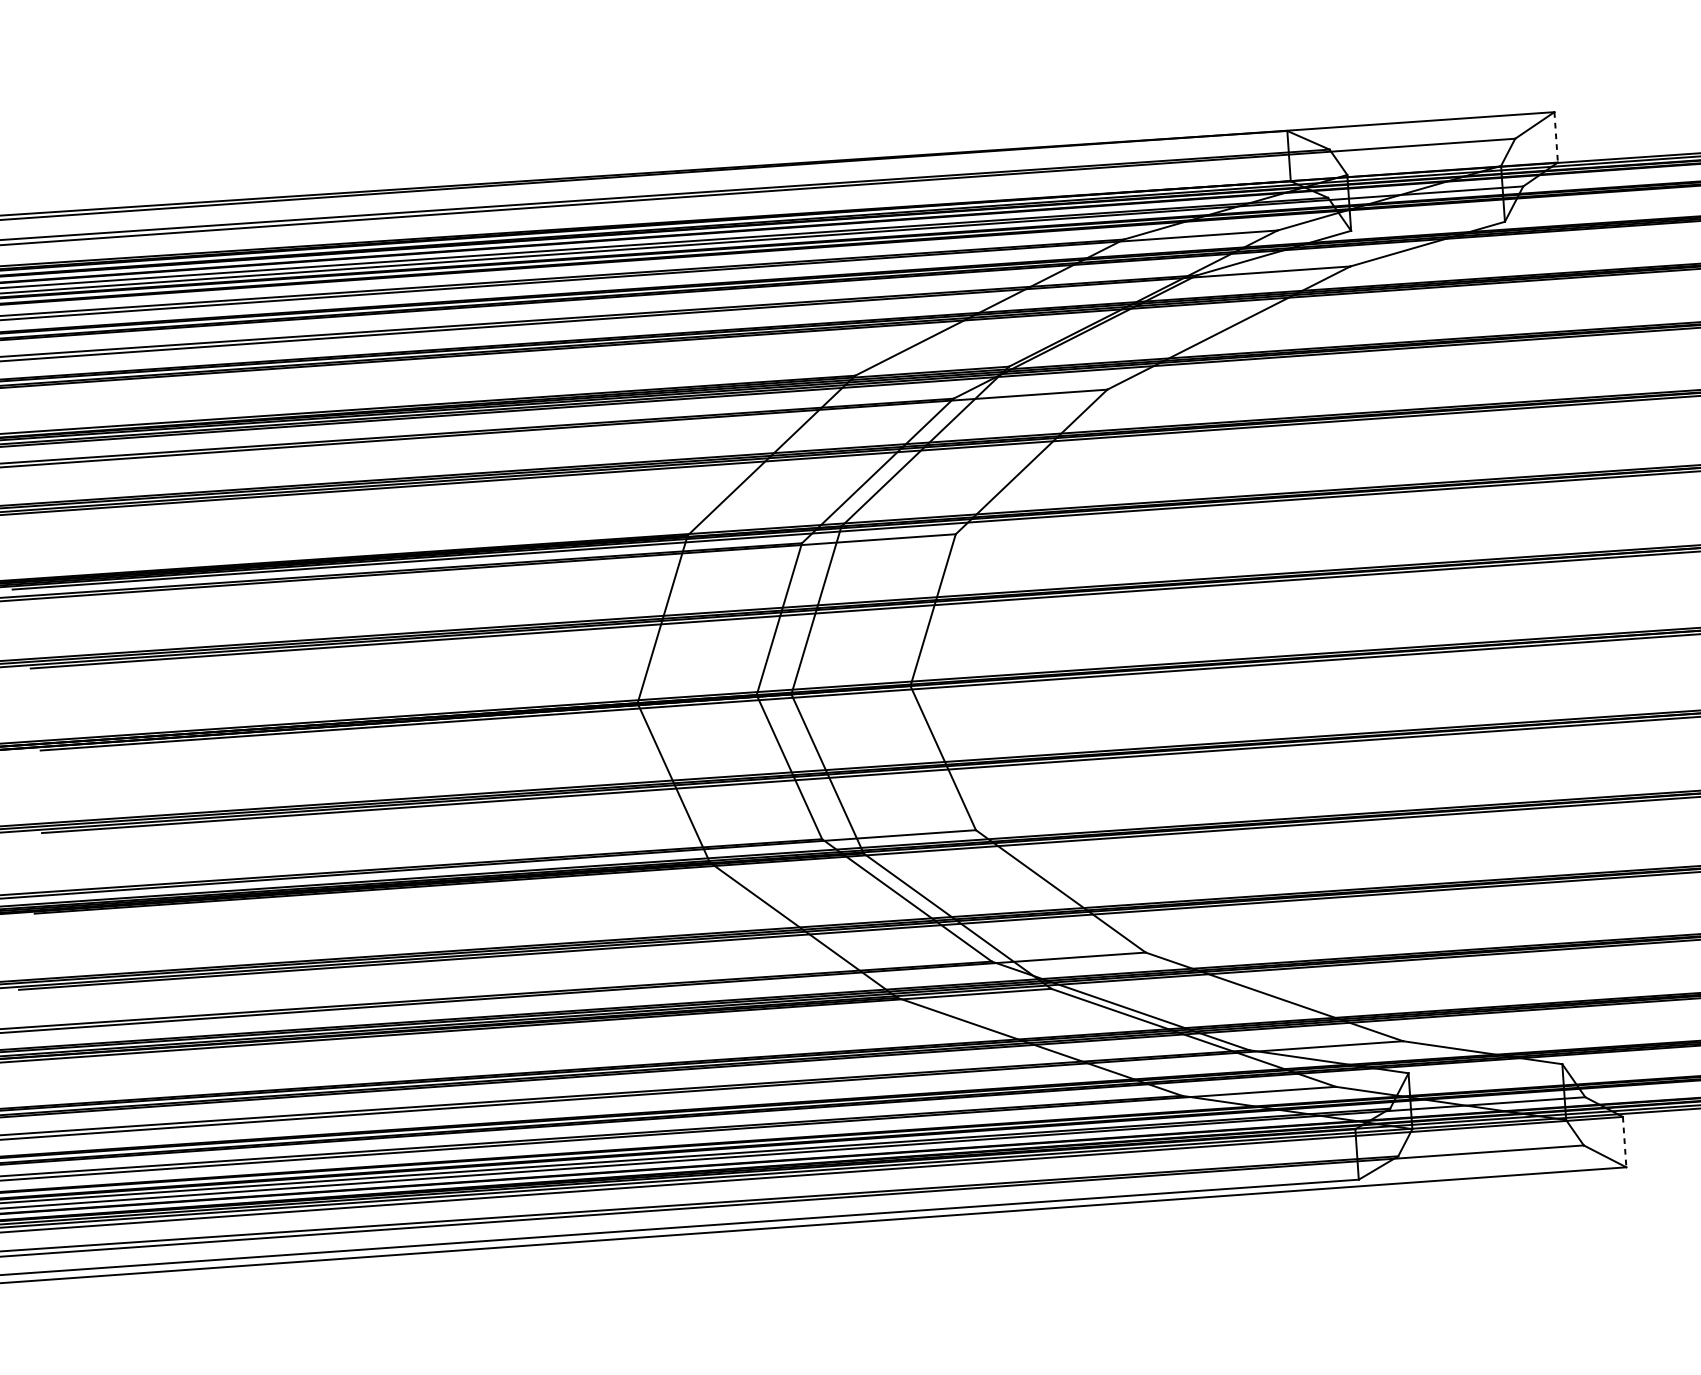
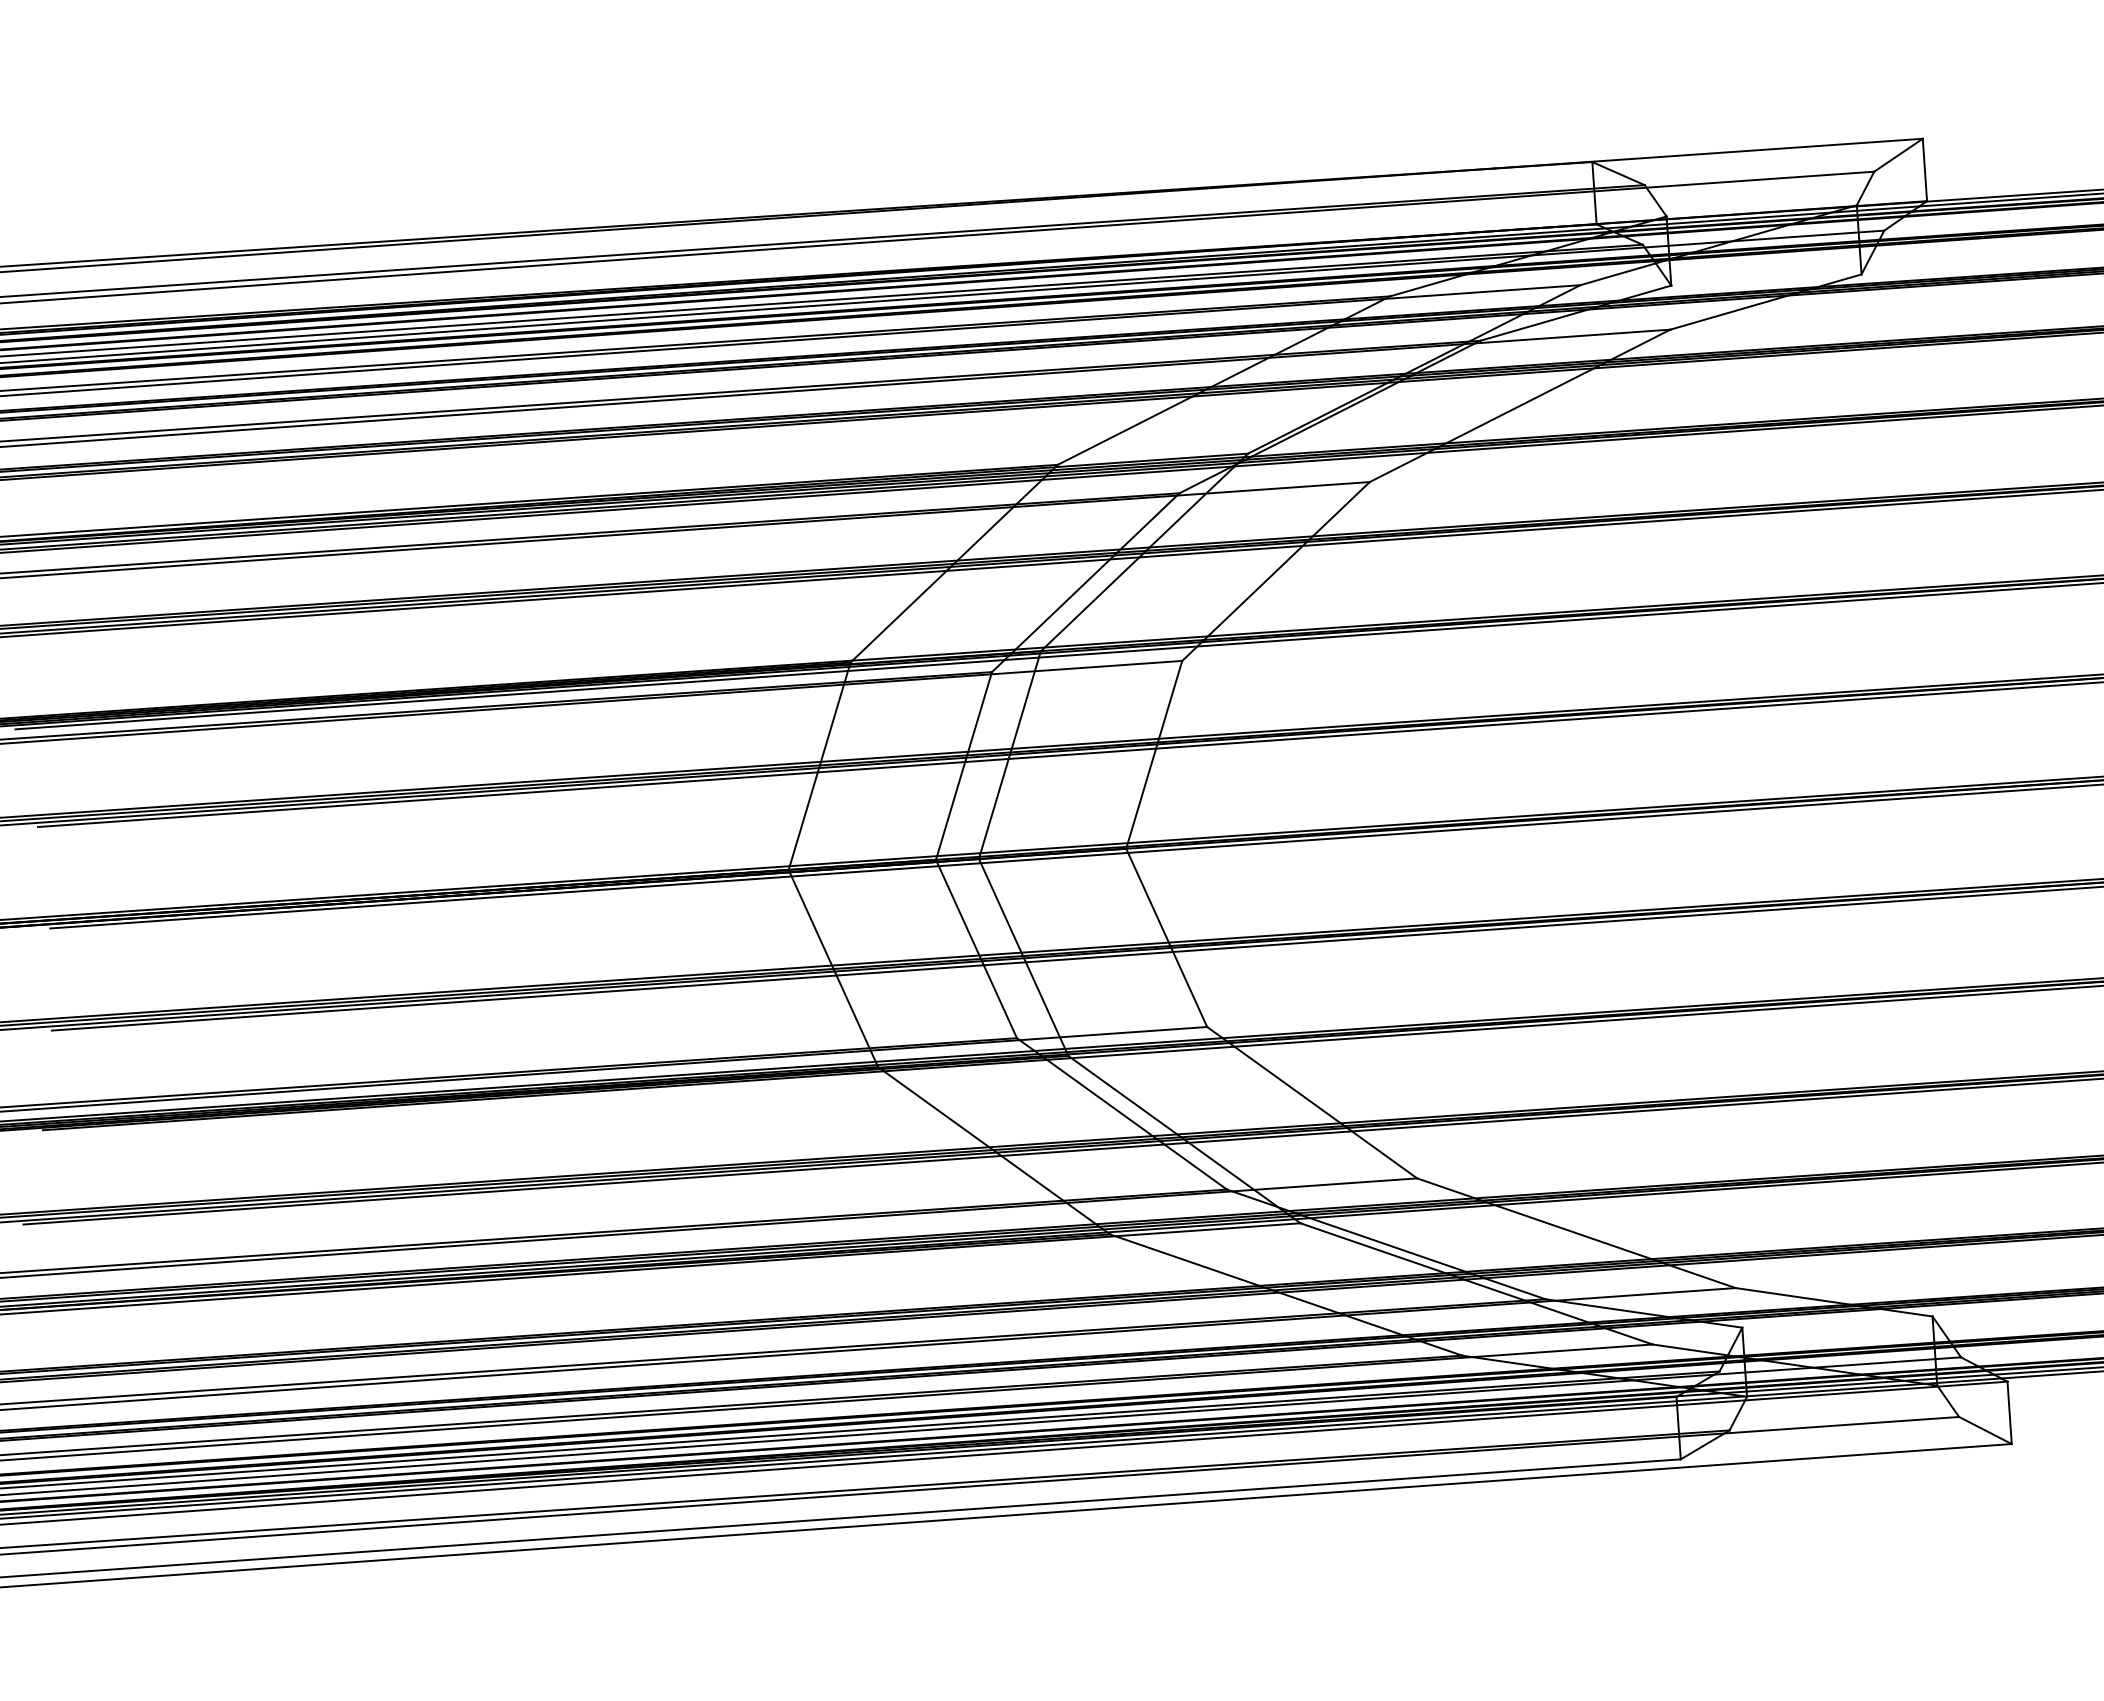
line: (1555, 137) -> (1924, 170), dashed -> solid
line: (1624, 1142) -> (2009, 1413), dashed -> solid

